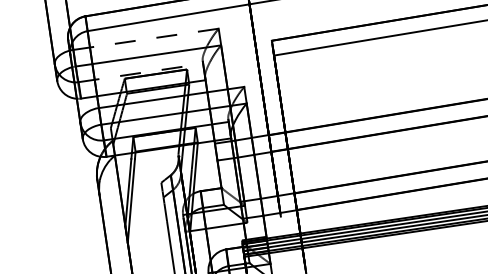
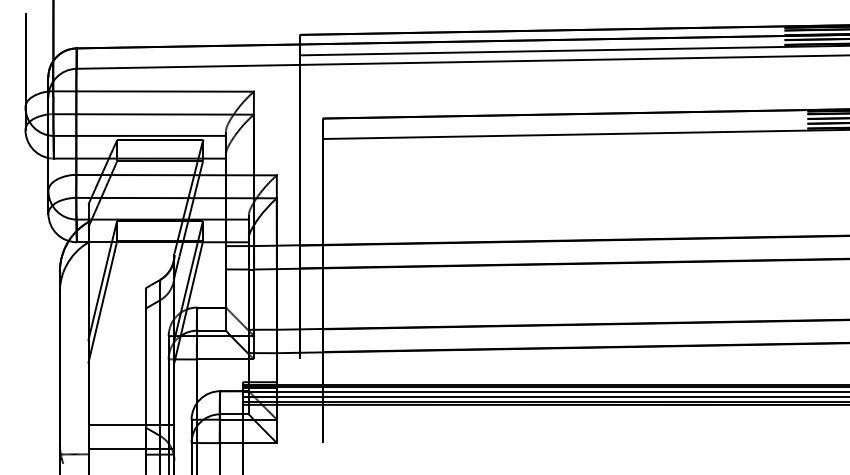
line: (146, 39) -> (154, 91), dashed -> solid
line: (141, 72) -> (140, 135), dashed -> solid

